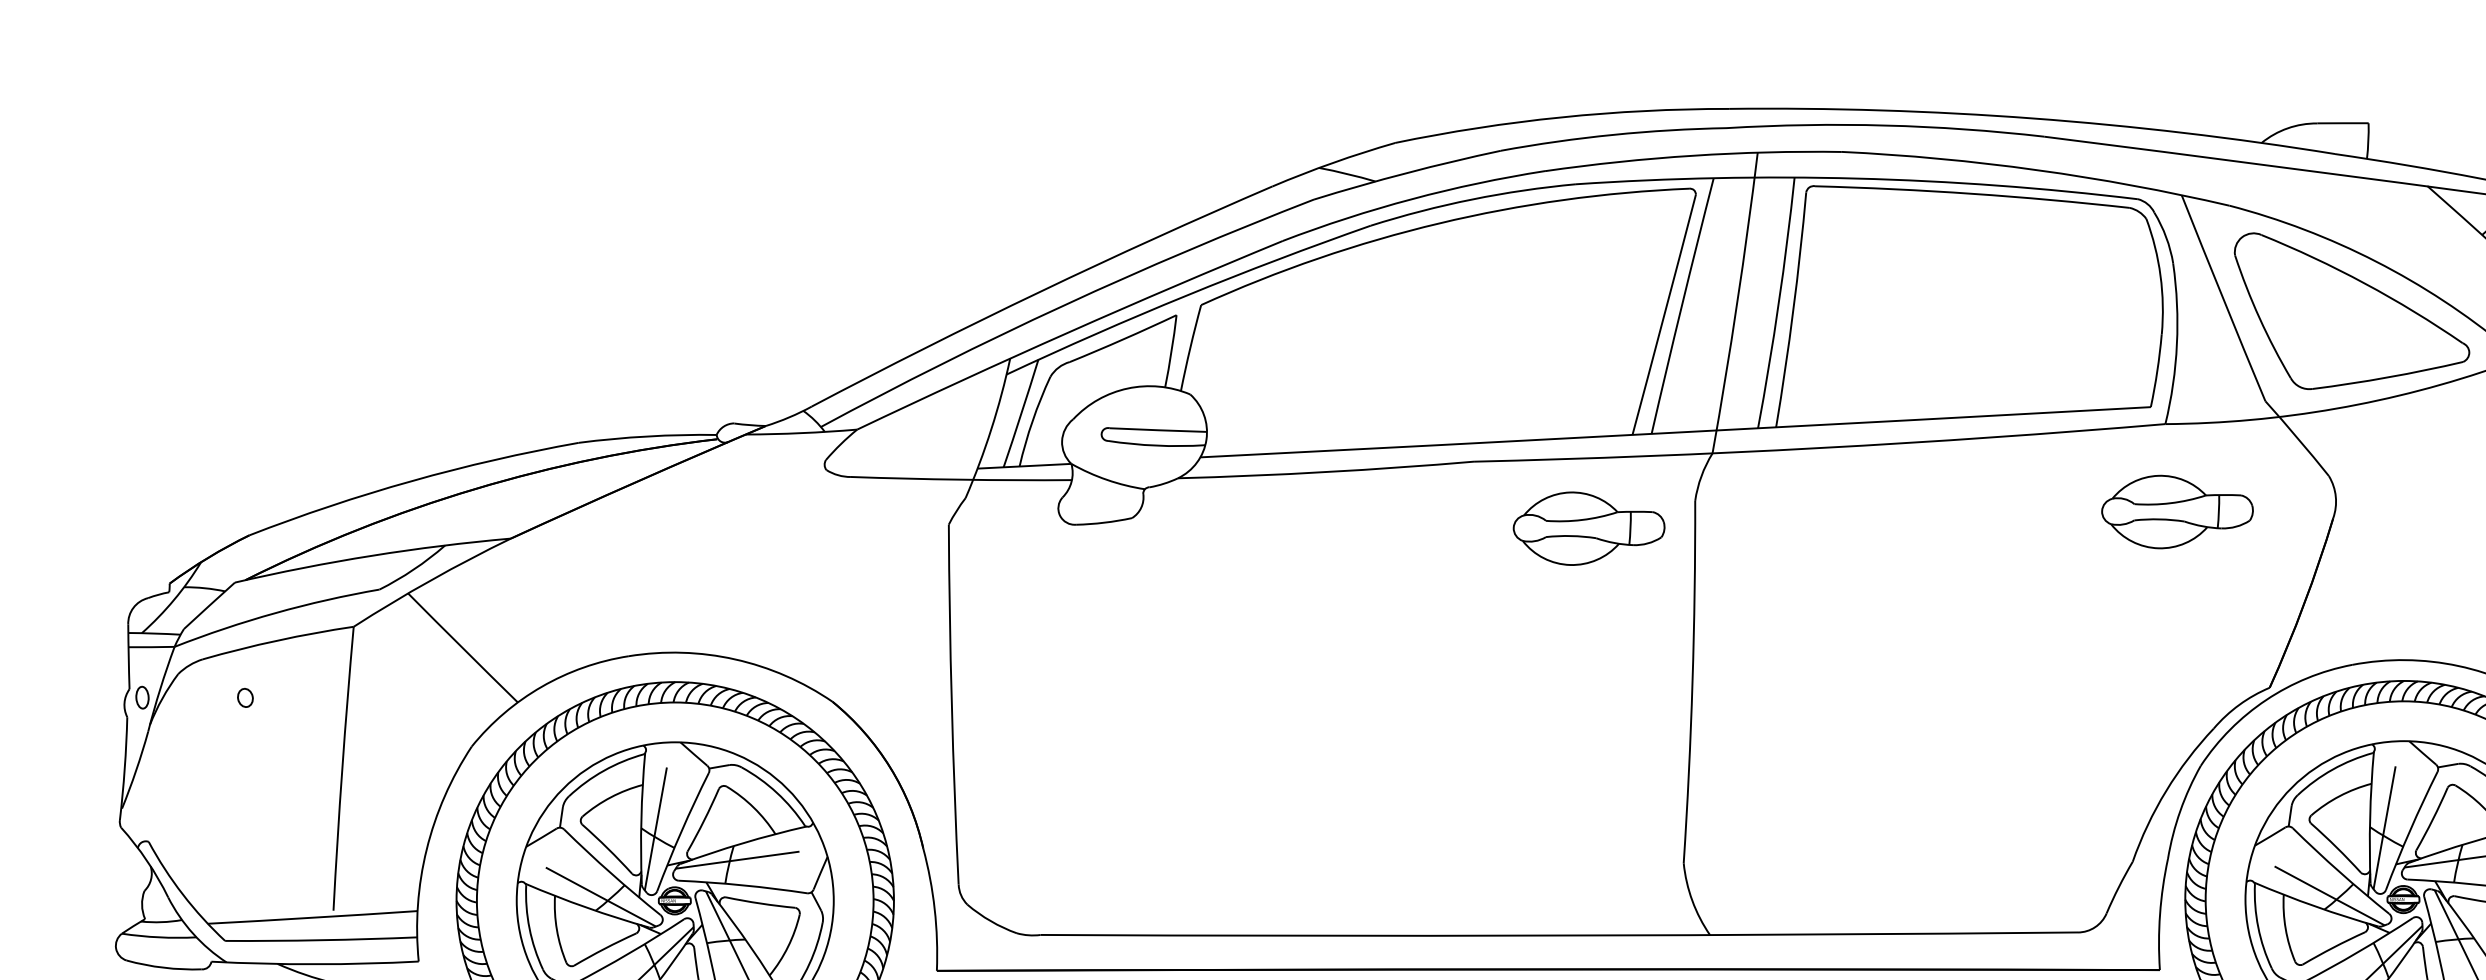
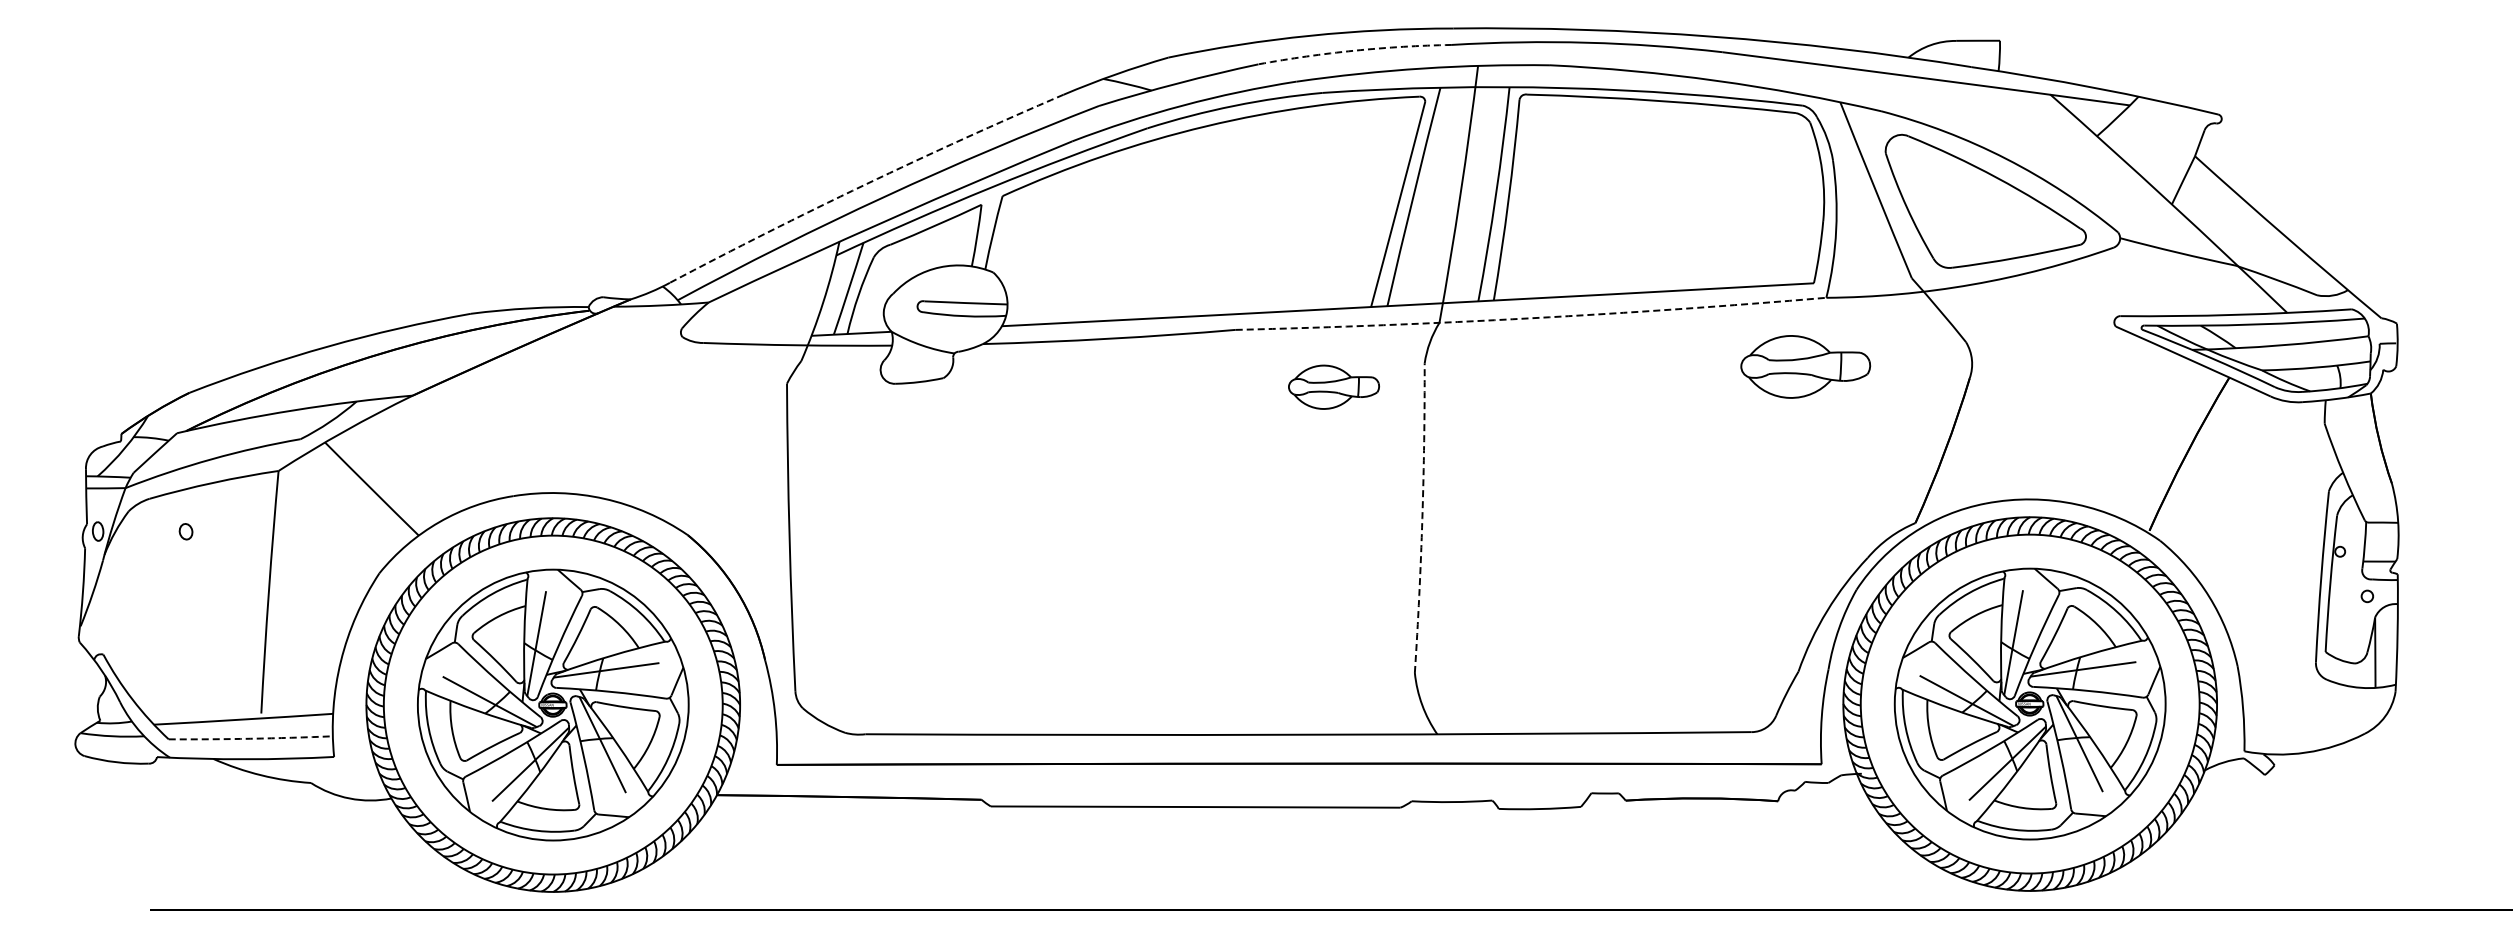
arc: (1613, 134) -> (1354, 50), solid -> dashed
arc: (1039, 291) -> (864, 184), solid -> dashed
arc: (1820, 448) -> (1531, 318), solid -> dashed
part: (2177, 511) -> (1805, 366), moved
part: (1588, 529) -> (1333, 387), size x0.7
arc: (1692, 682) -> (1422, 518), solid -> dashed
arc: (320, 939) -> (250, 738), solid -> dashed

